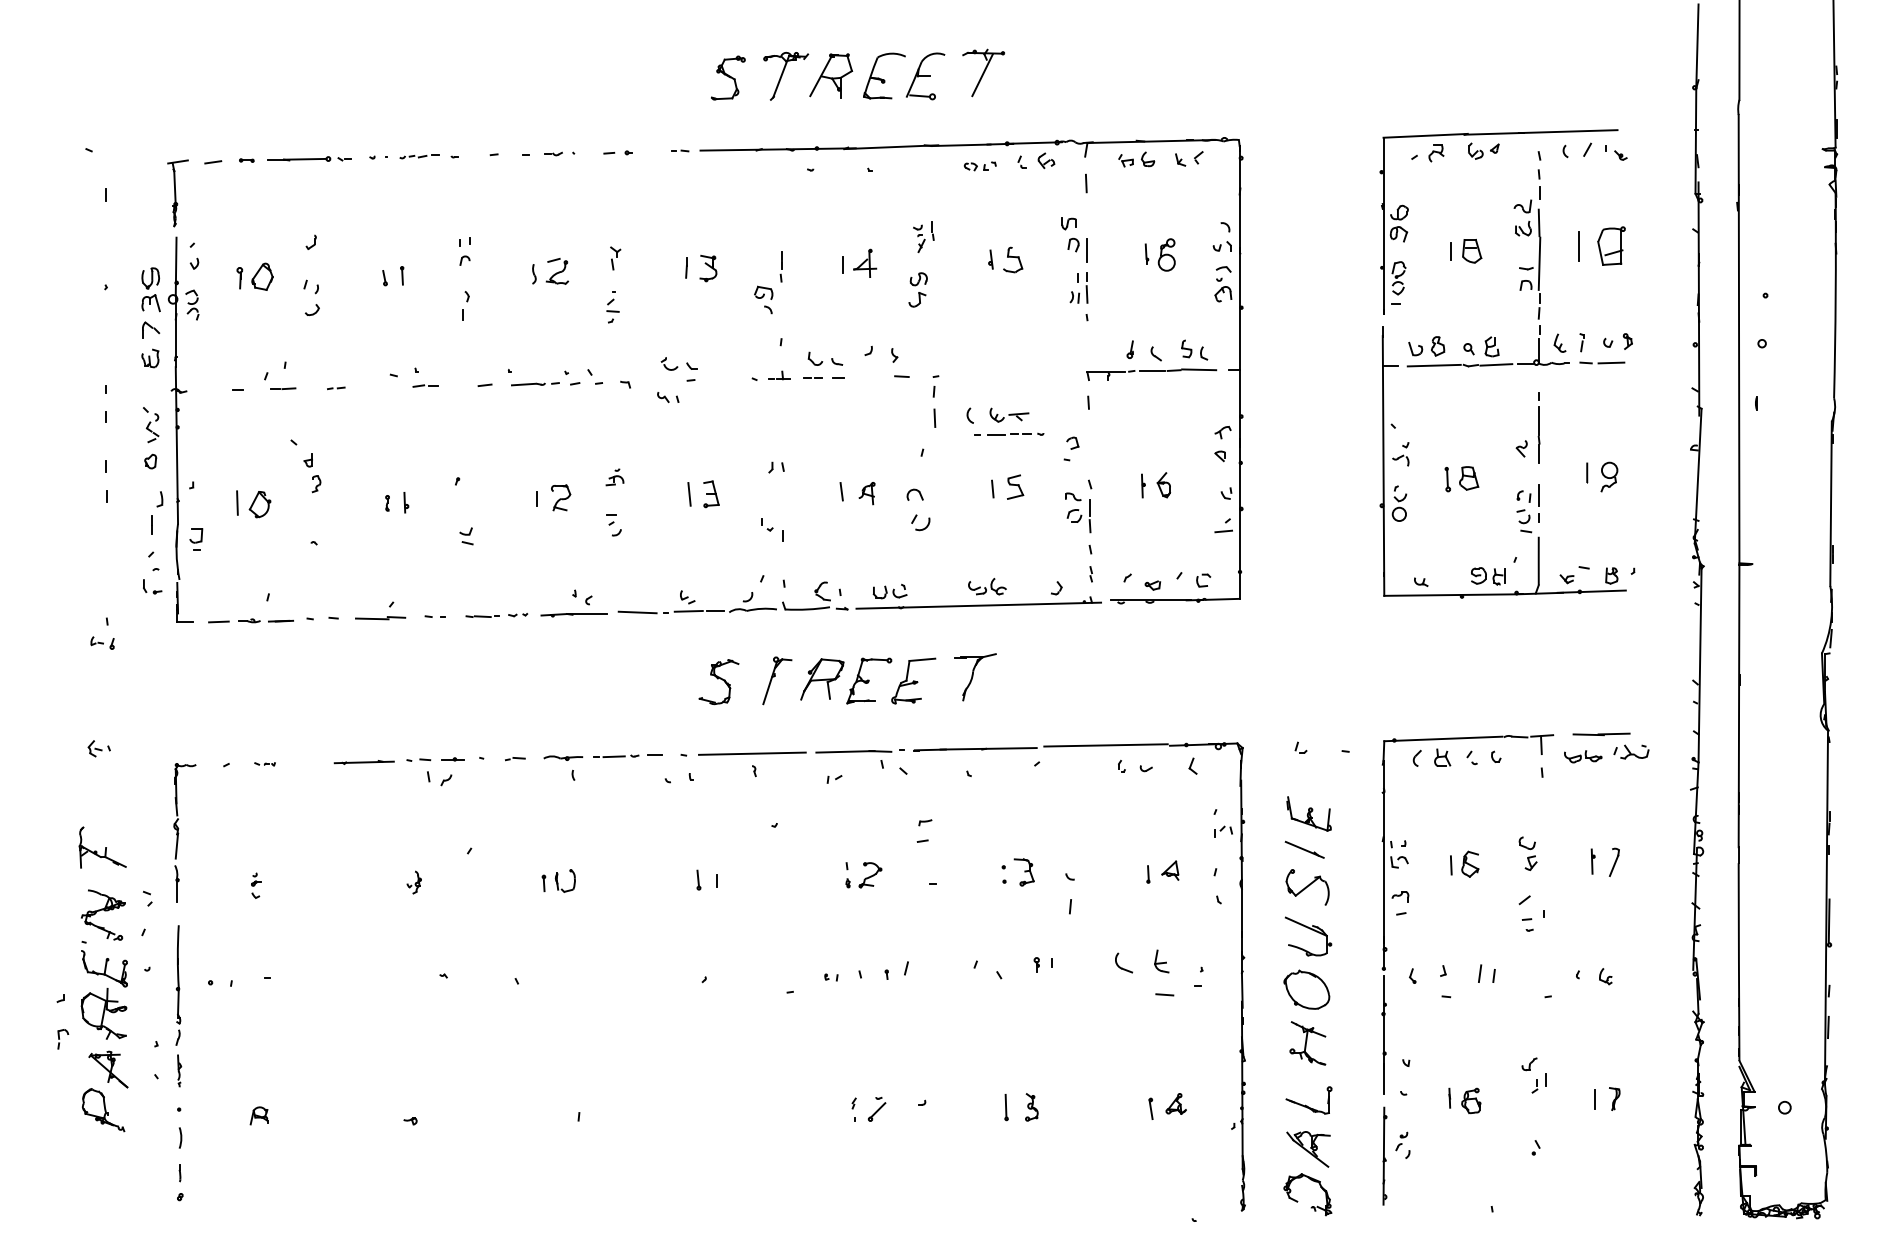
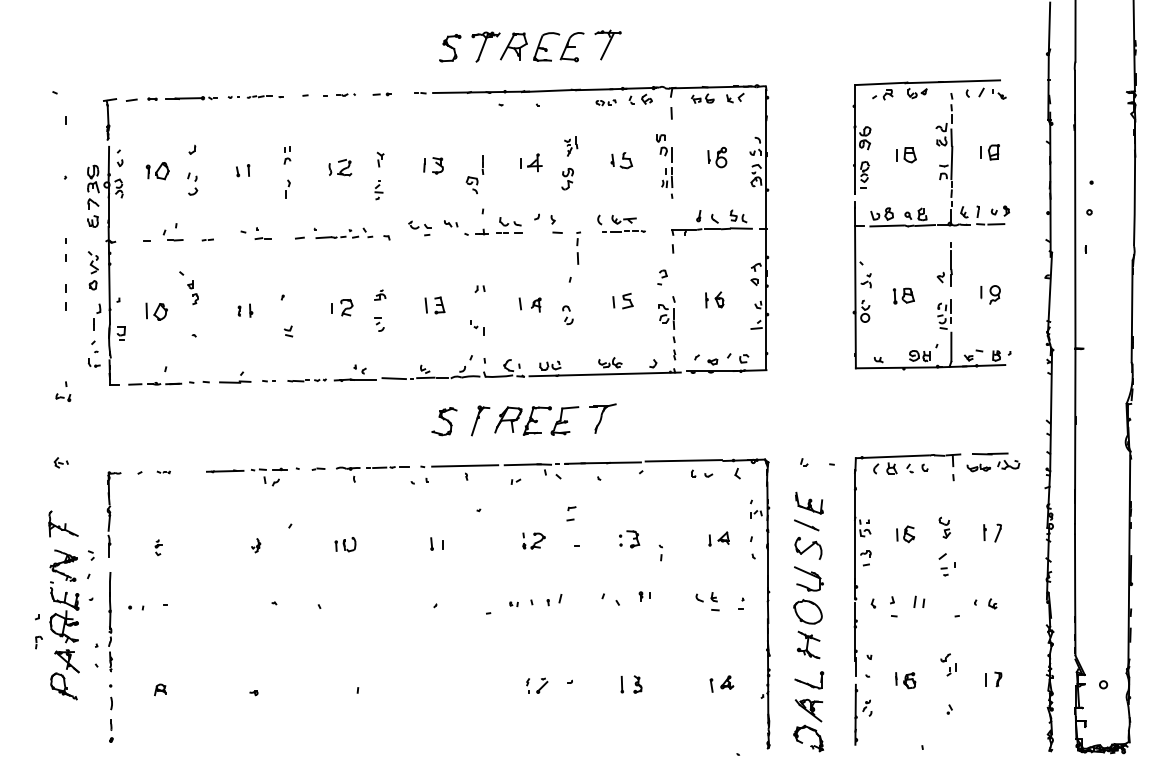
part: (1600, 246) -> (989, 152), size x0.62
part: (668, 397) -> (451, 223), moved
part: (1005, 421) -> (621, 223), moved
part: (917, 510) -> (567, 315), size x0.71
part: (1068, 893) -> (660, 552), size x0.62
part: (1144, 972) -> (707, 601), size x0.62

